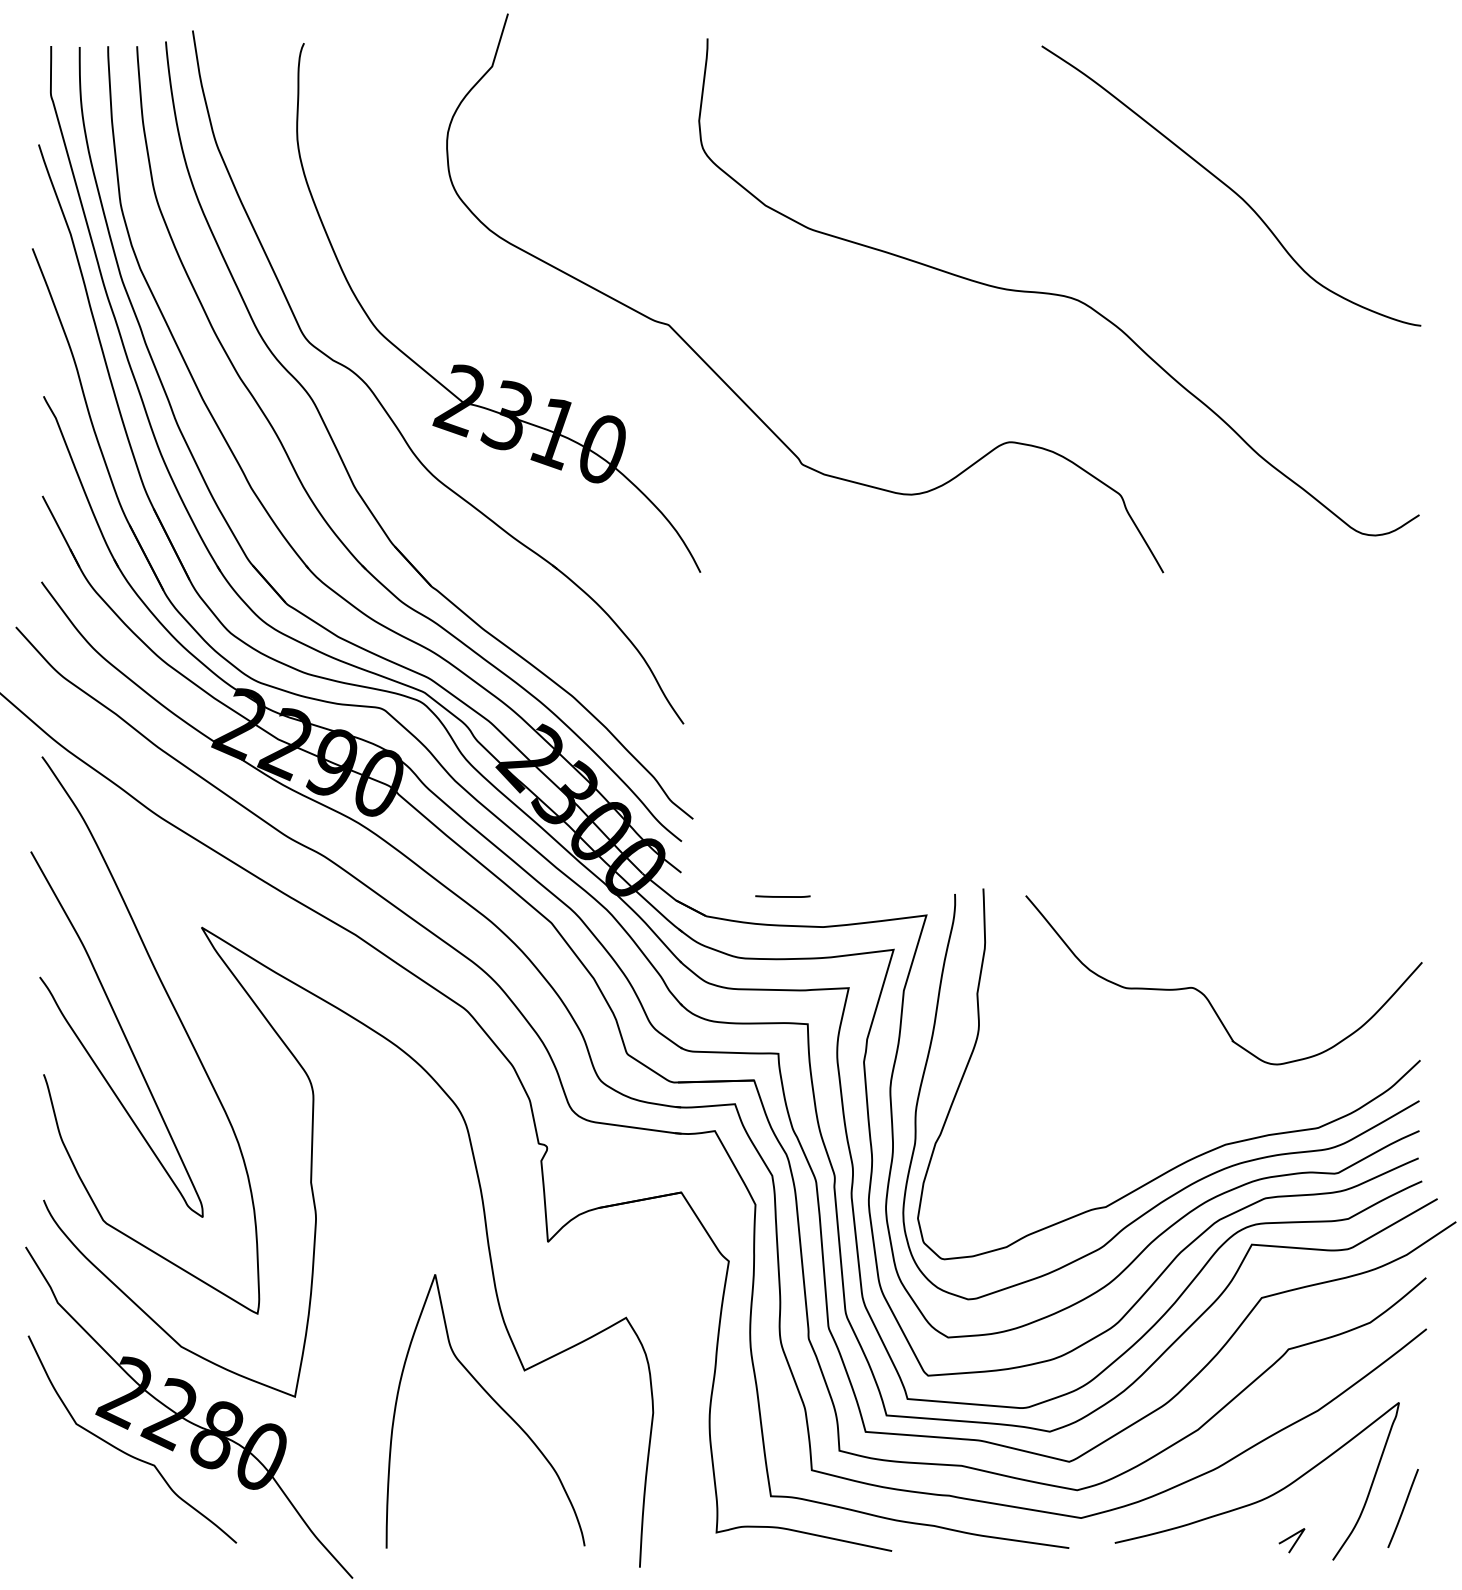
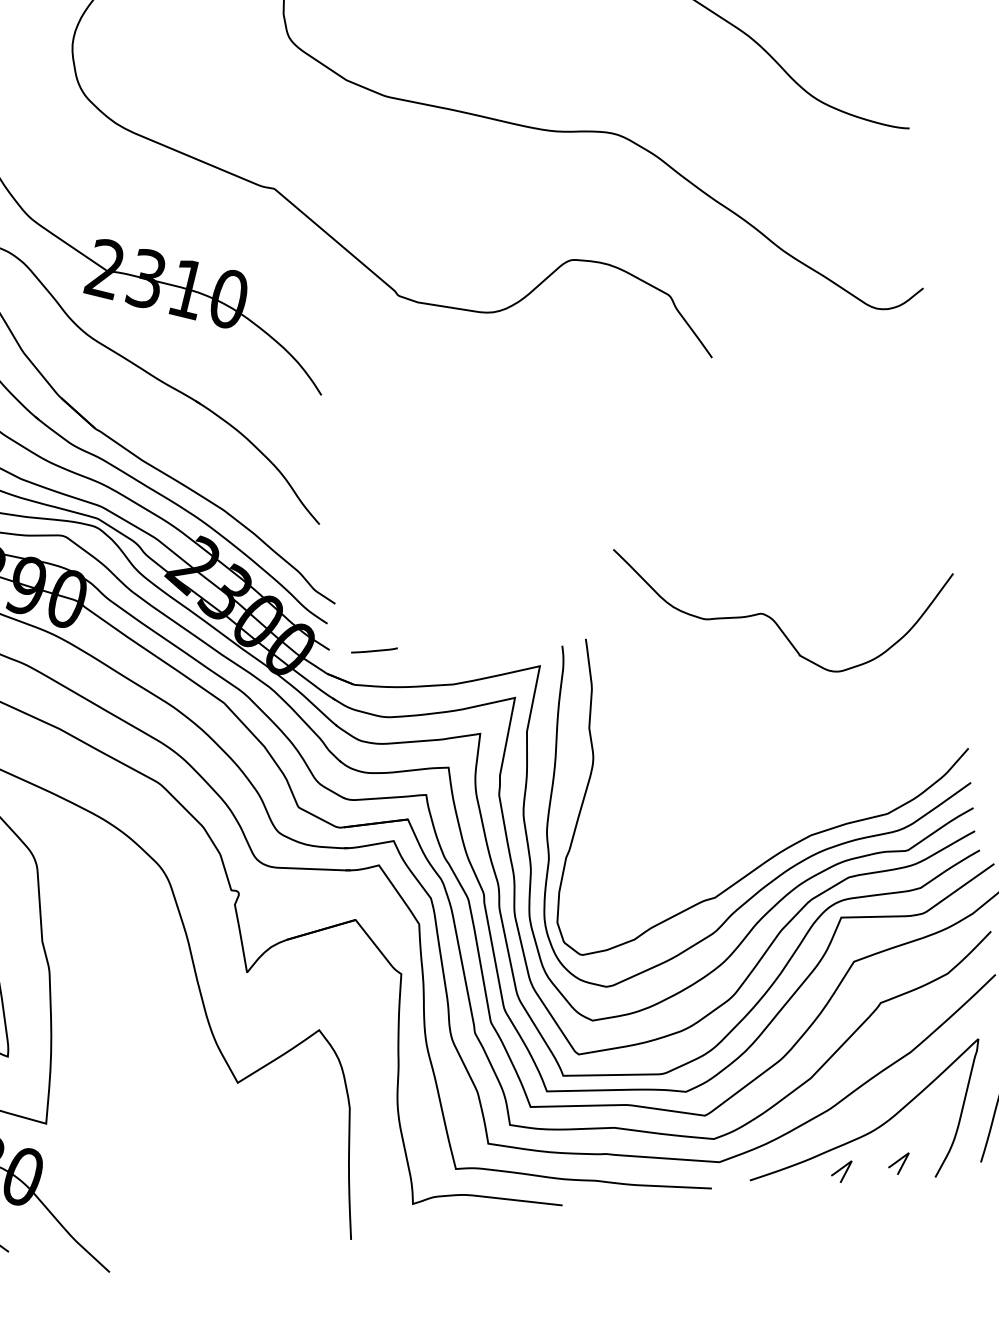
line: (782, 896) -> (374, 650), moved
curve: (1206, 996) -> (774, 619), moved
curve: (494, 1402) -> (215, 1112), removed
line: (1222, 1541) -> (840, 1170), added

